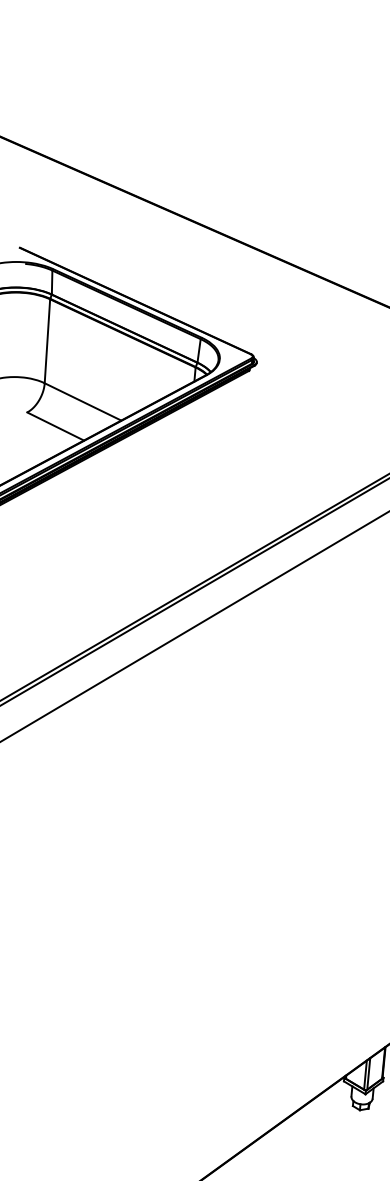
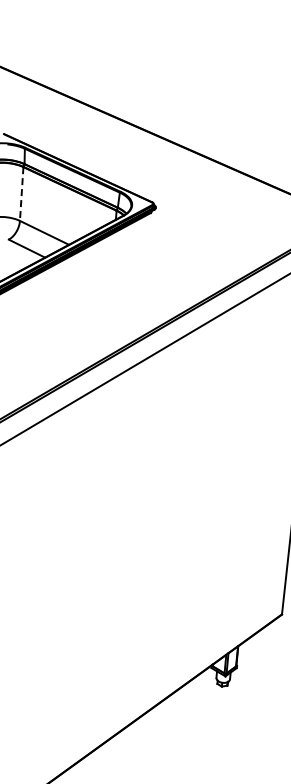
line: (47, 342) -> (21, 194), solid -> dashed

